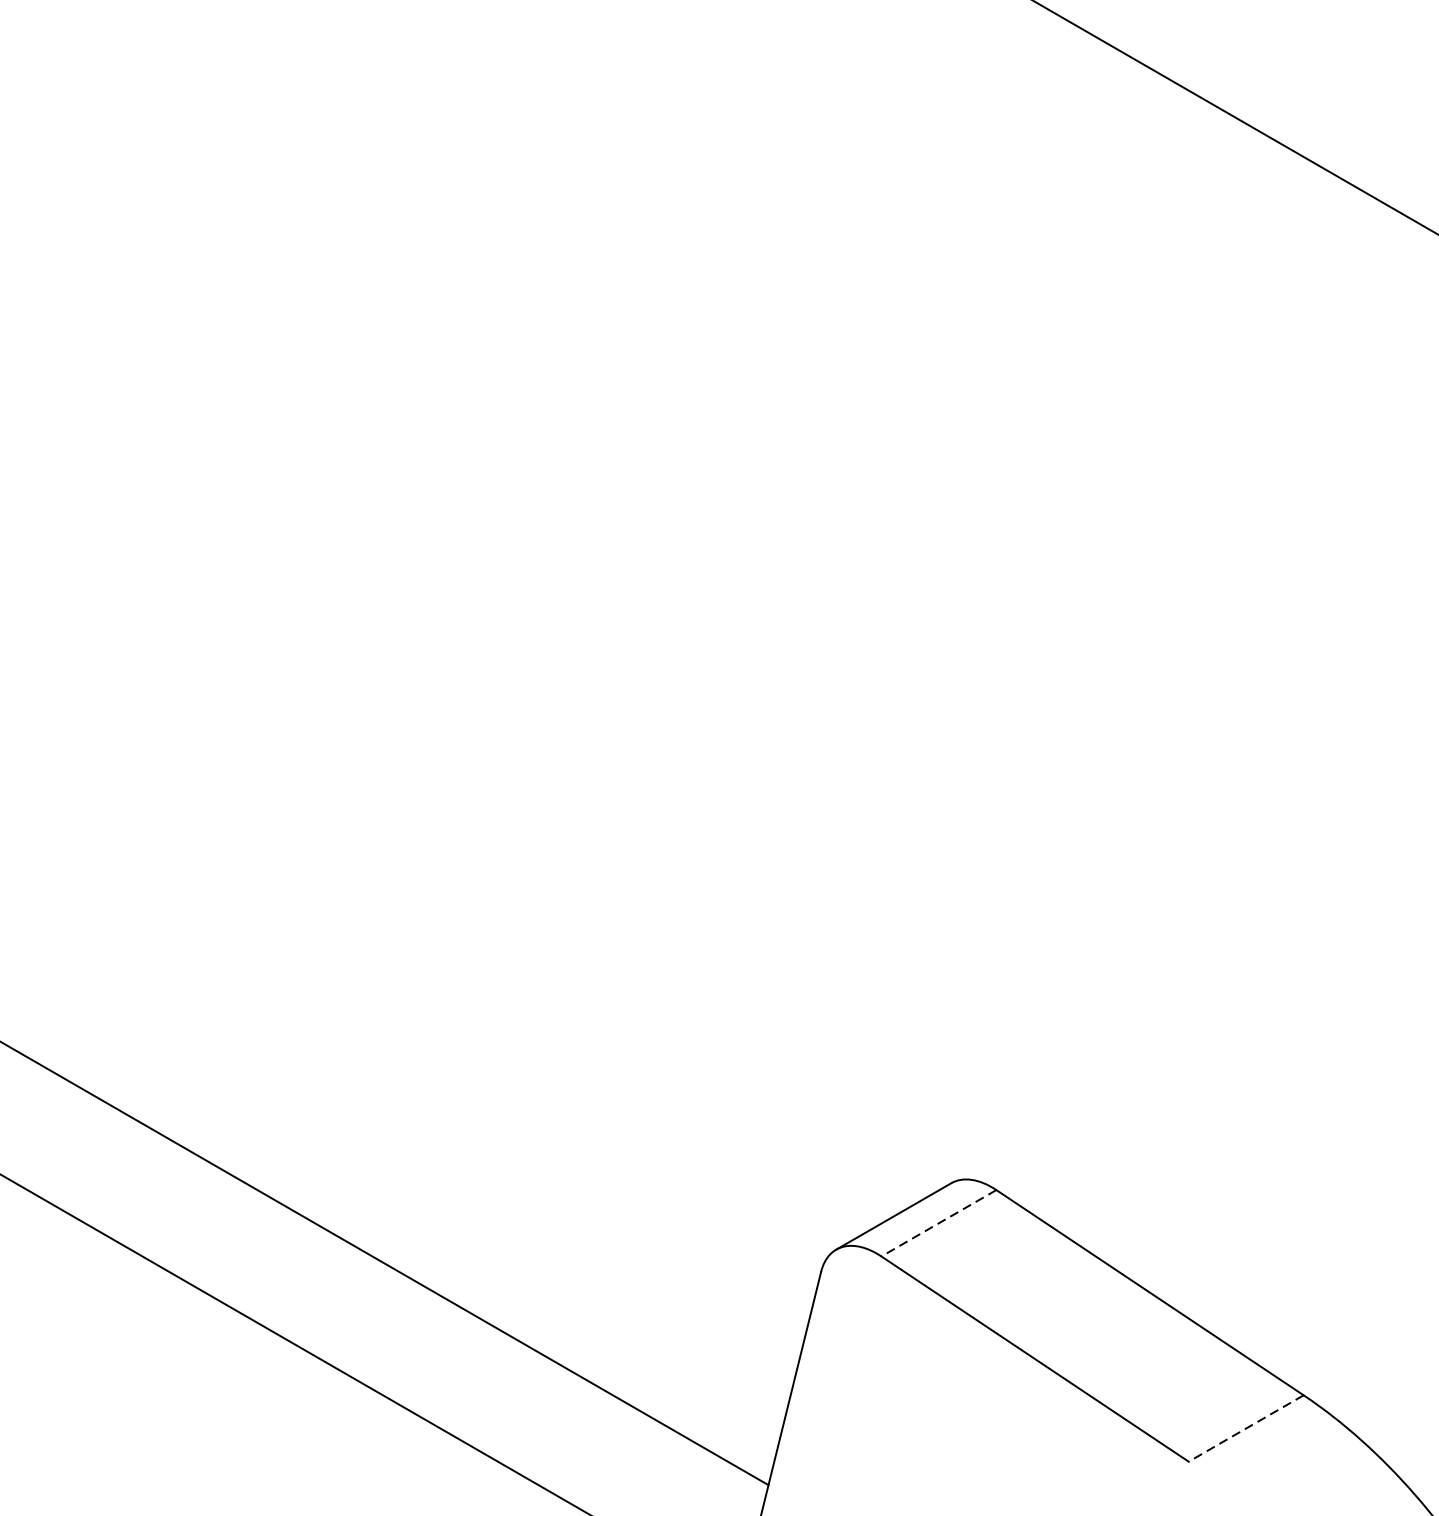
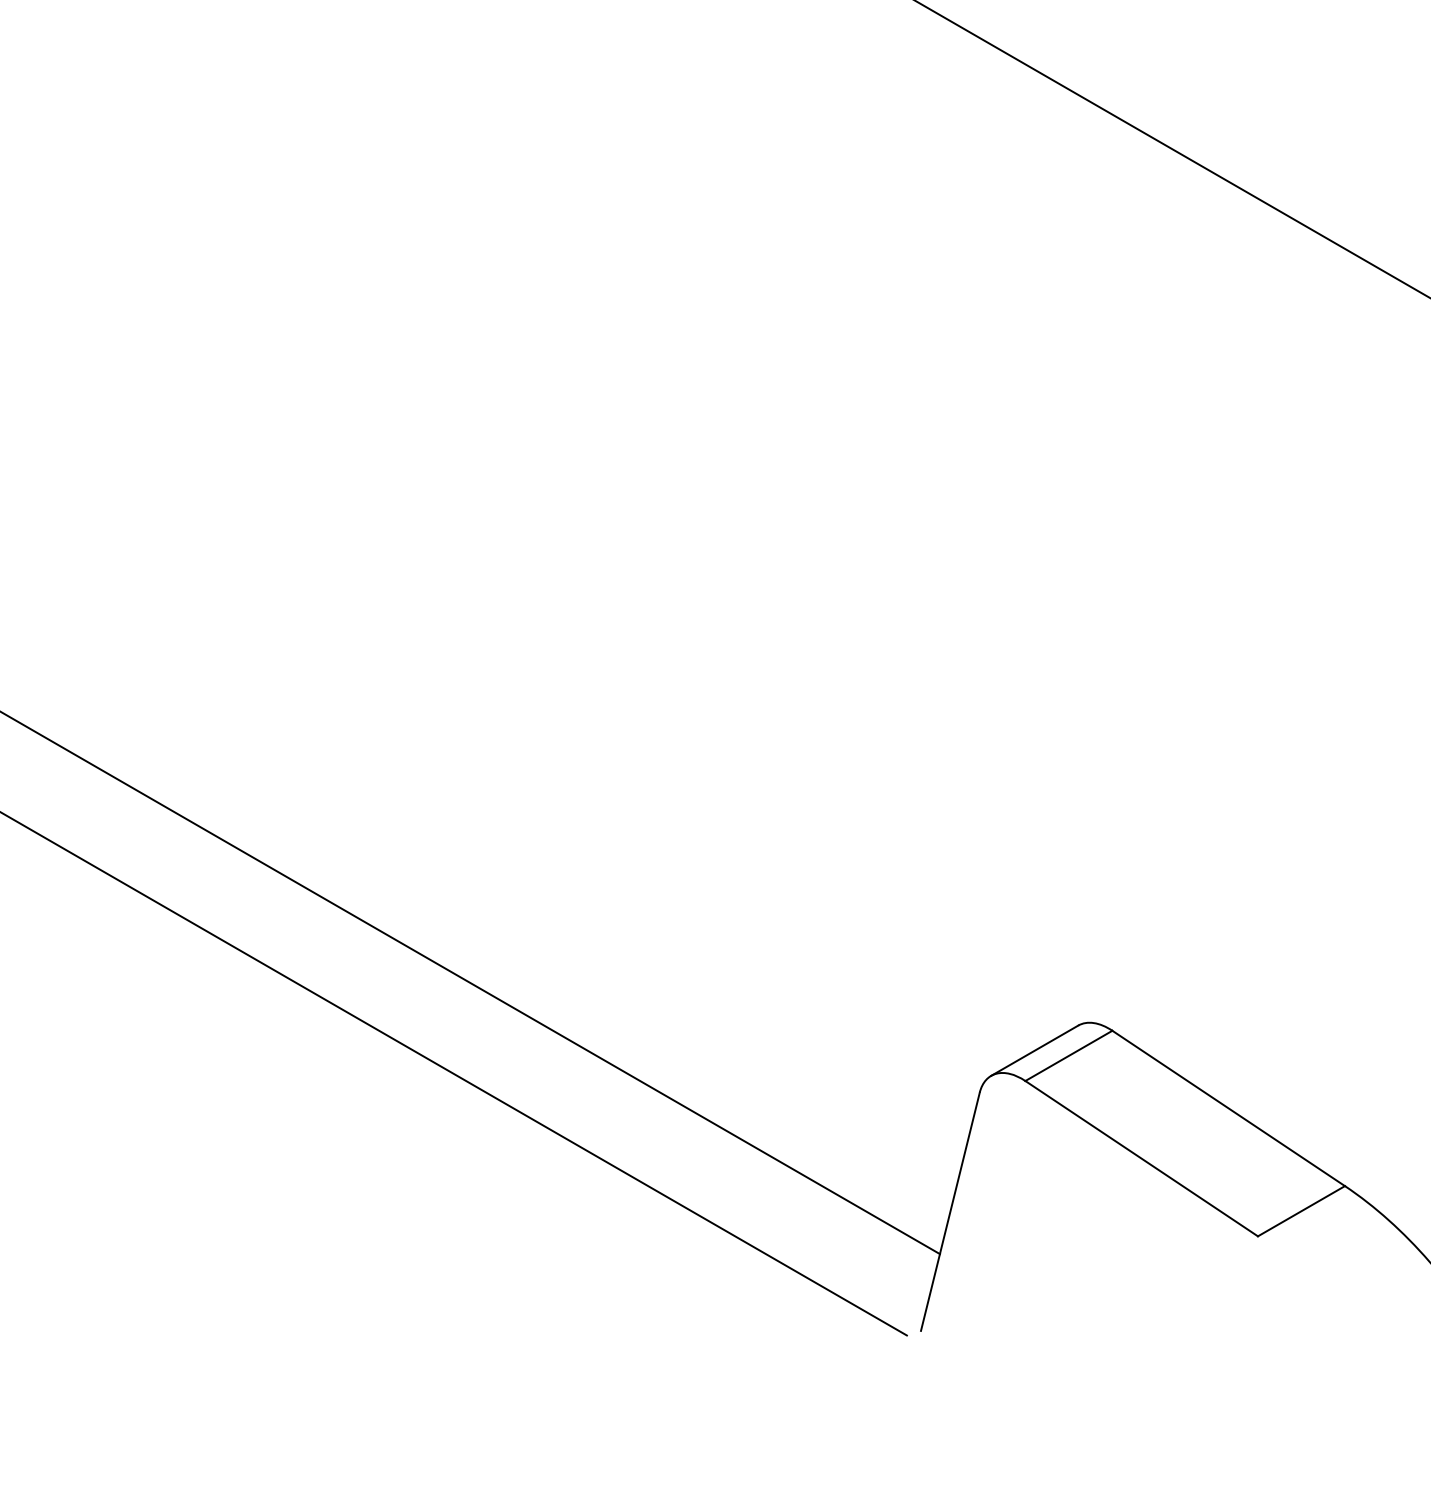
line: (938, 1224) -> (1068, 1056), dashed -> solid
line: (1246, 1428) -> (1301, 1211), dashed -> solid

